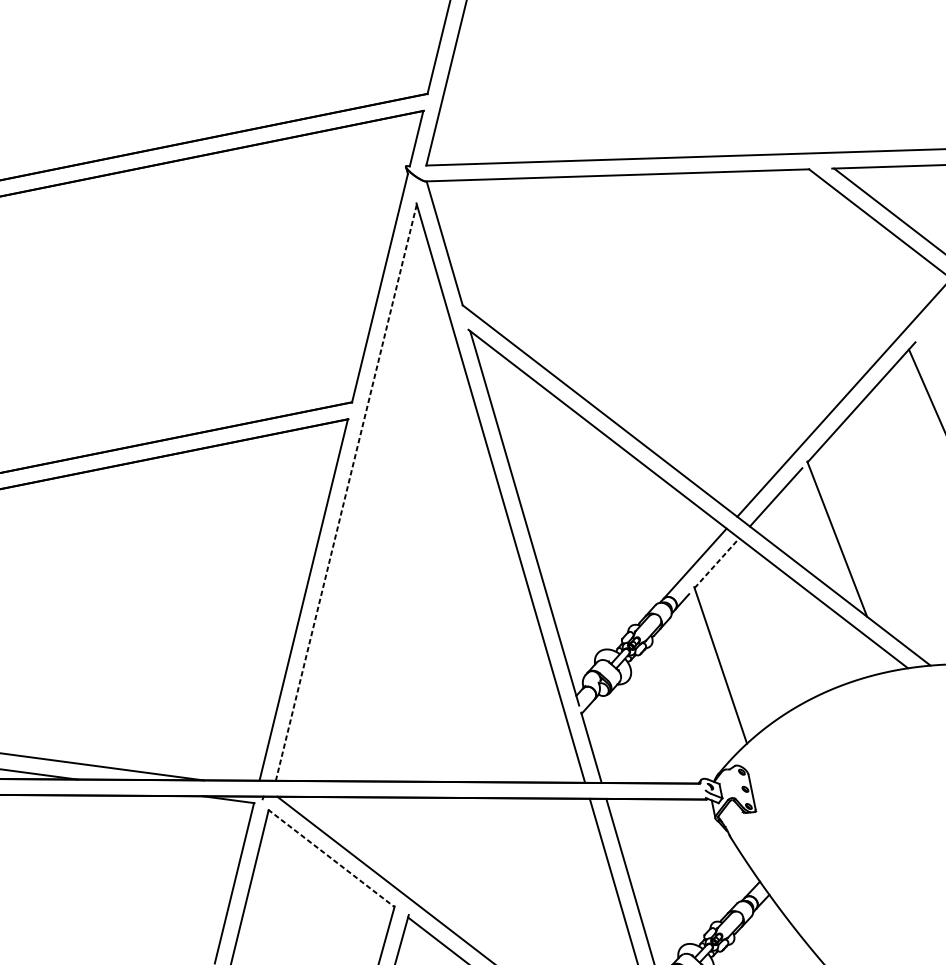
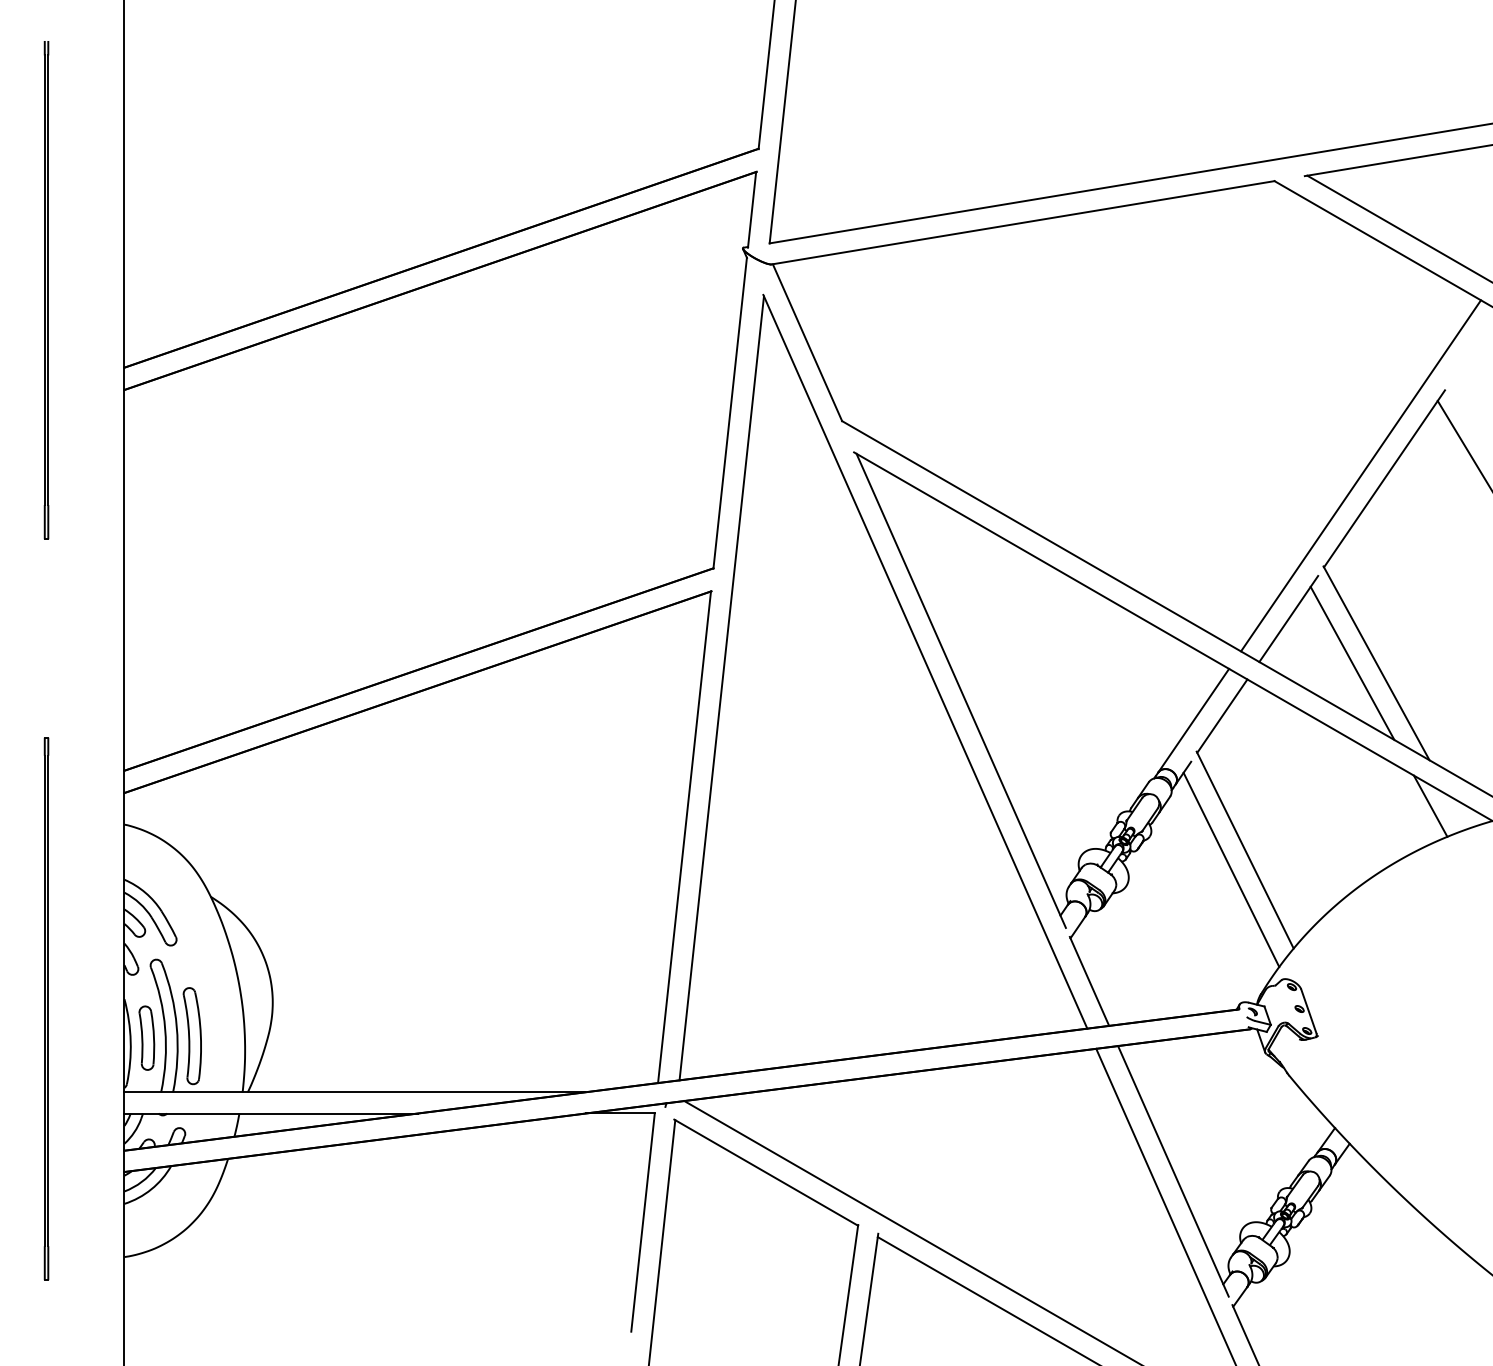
line: (346, 491) -> (721, 687), dashed -> solid
line: (819, 536) -> (1352, 662), added
line: (717, 562) -> (1222, 715), dashed -> solid
line: (863, 650) -> (1430, 805), added
line: (708, 678) -> (1231, 869), added
line: (331, 858) -> (766, 1172), dashed -> solid

